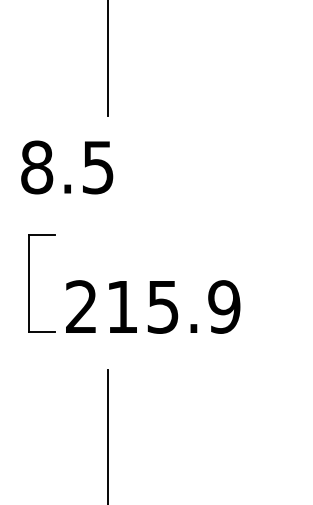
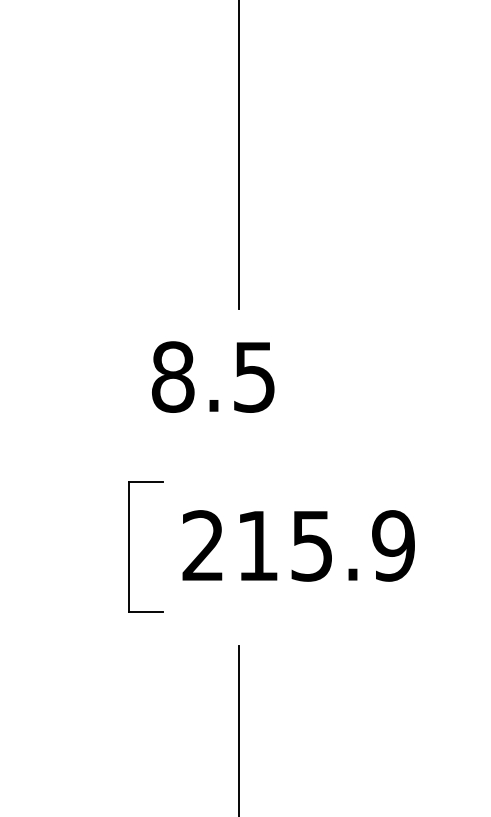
text: (67, 167) -> (213, 376), moved
part: (29, 283) -> (129, 546), moved
text: (152, 306) -> (298, 545), moved

